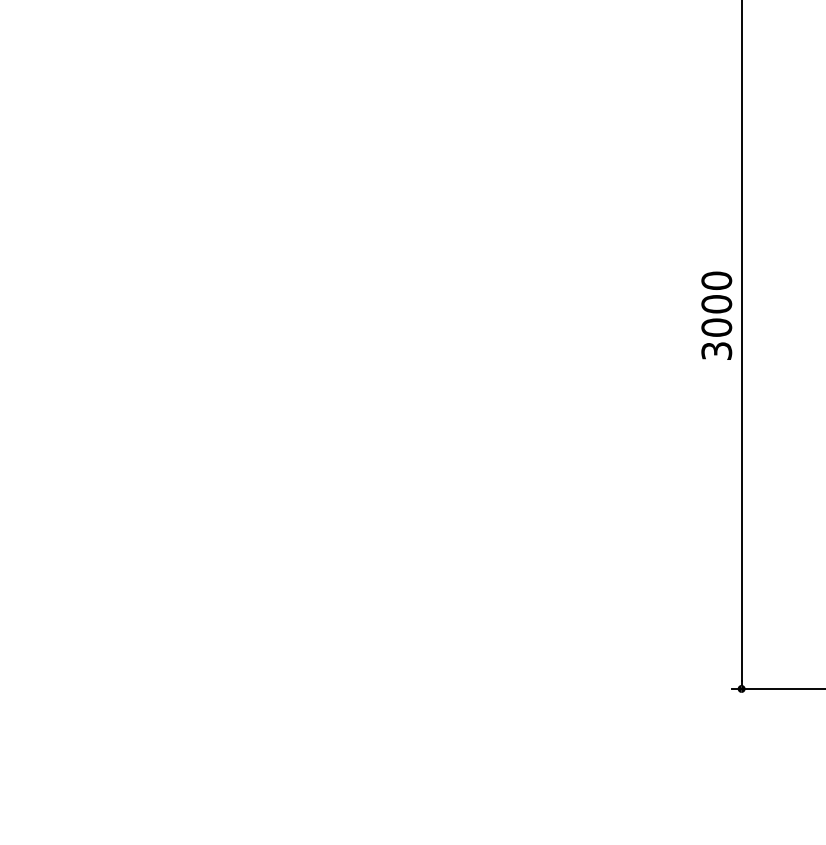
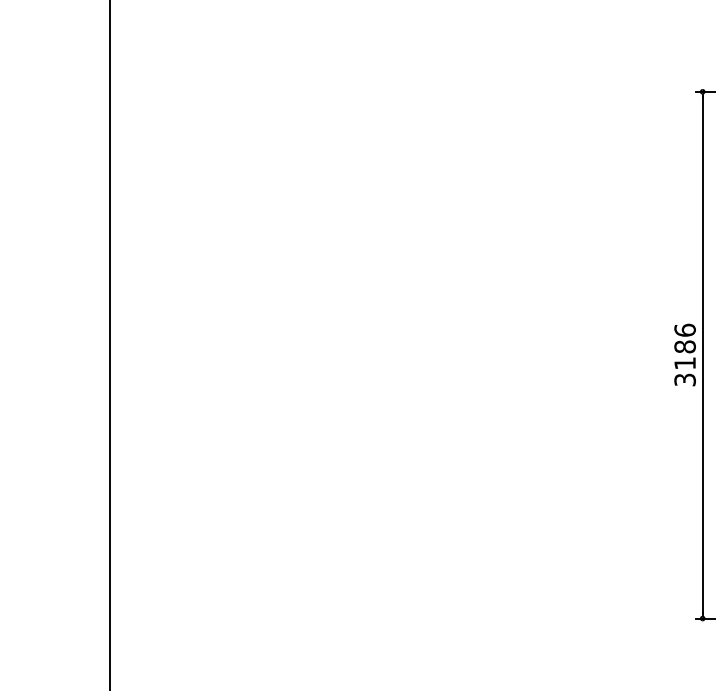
text: (715, 303) -> (684, 346), 3000 -> 3186

